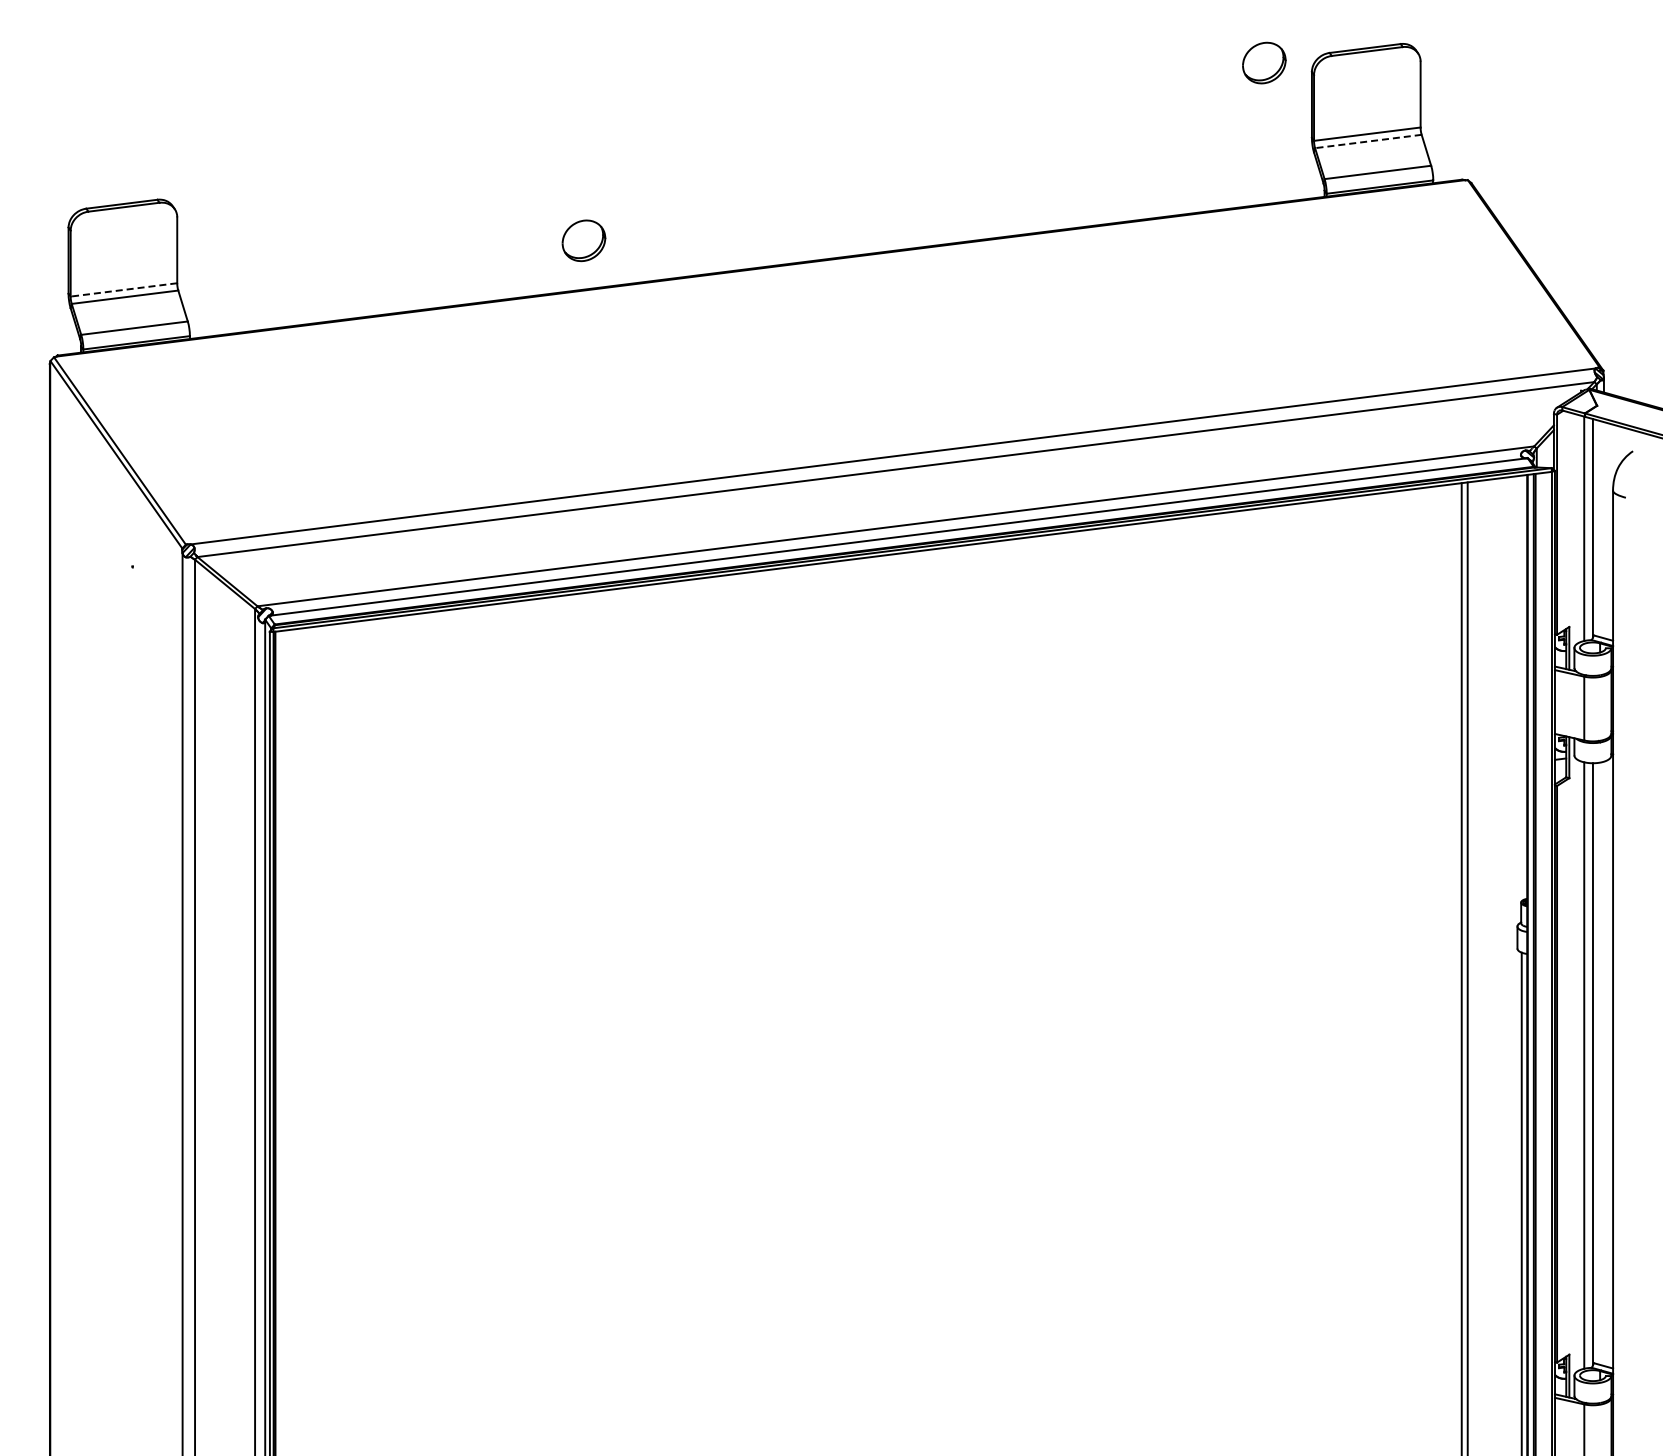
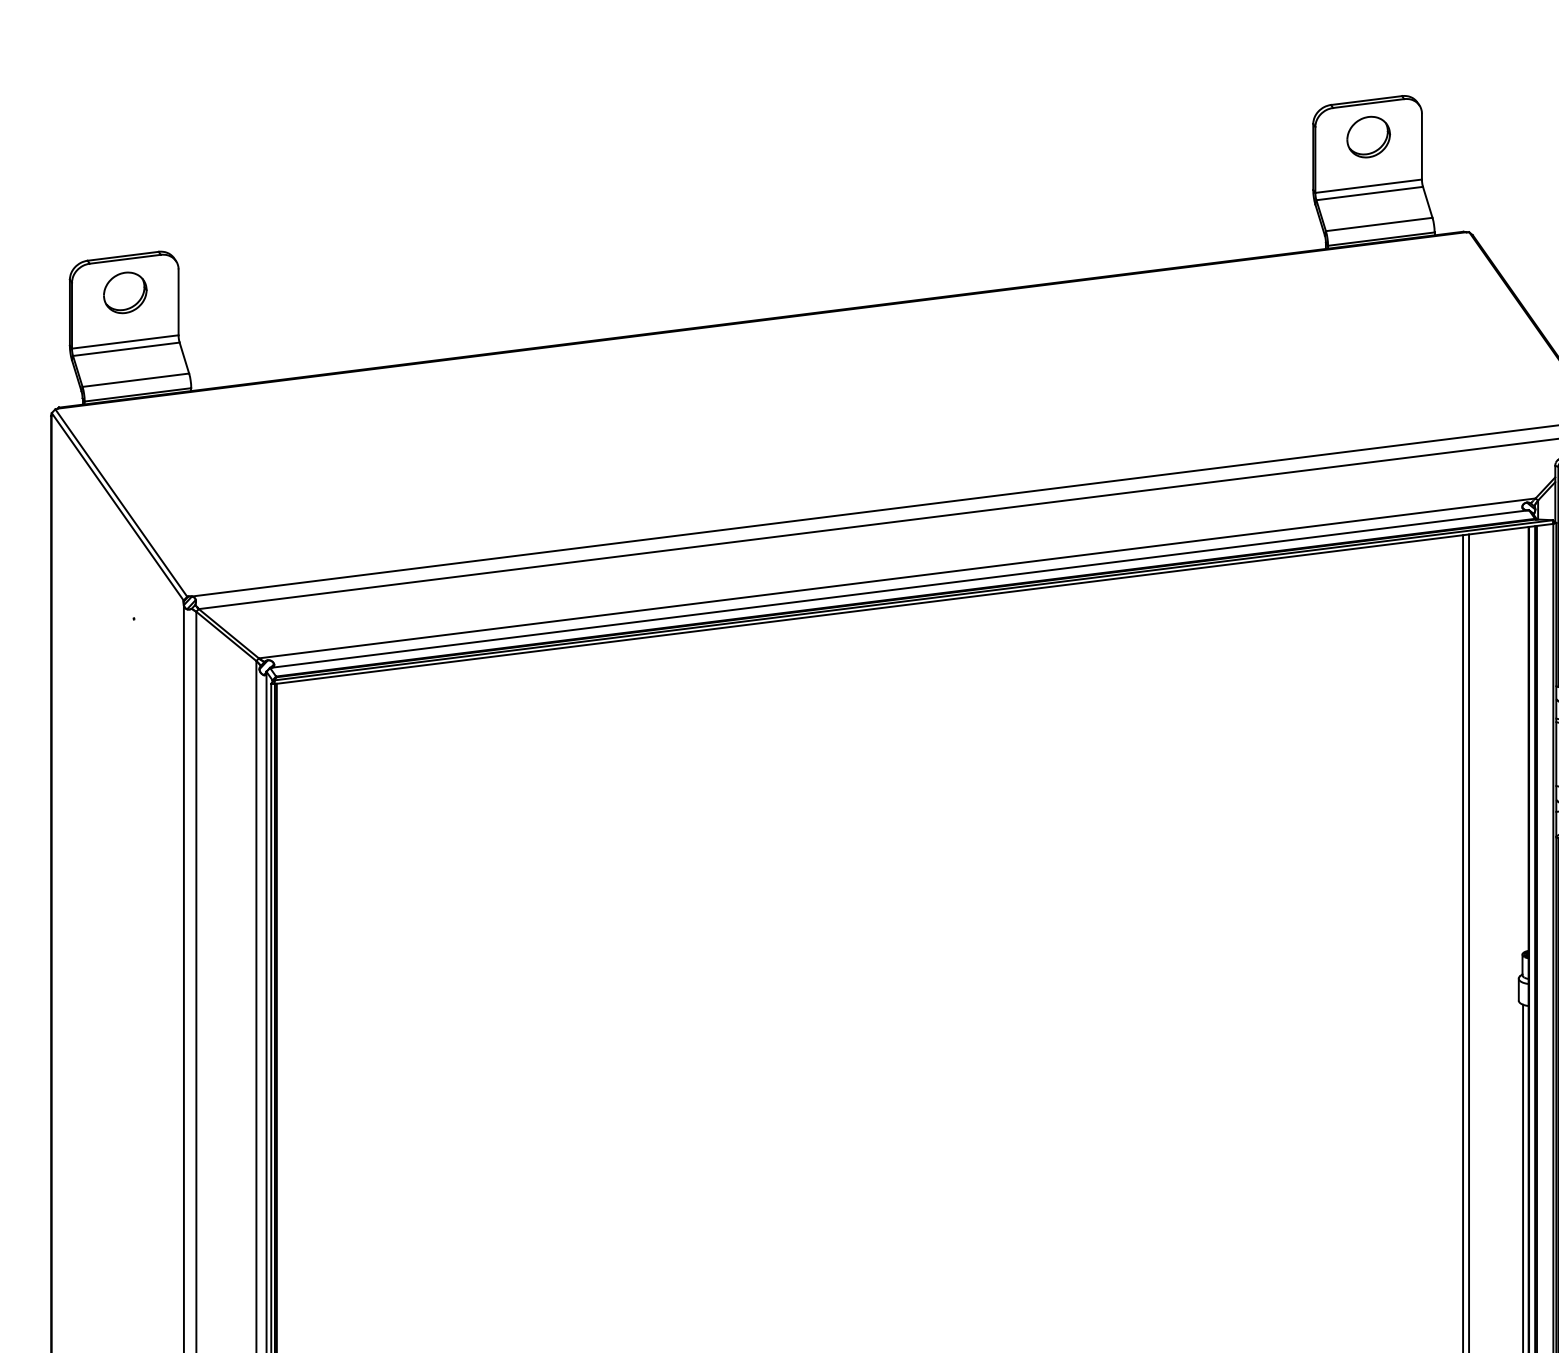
part: (1264, 62) -> (1368, 136), moved
line: (1368, 141) -> (1369, 193), dashed -> solid
part: (583, 240) -> (124, 292), moved
line: (123, 289) -> (124, 341), dashed -> solid

